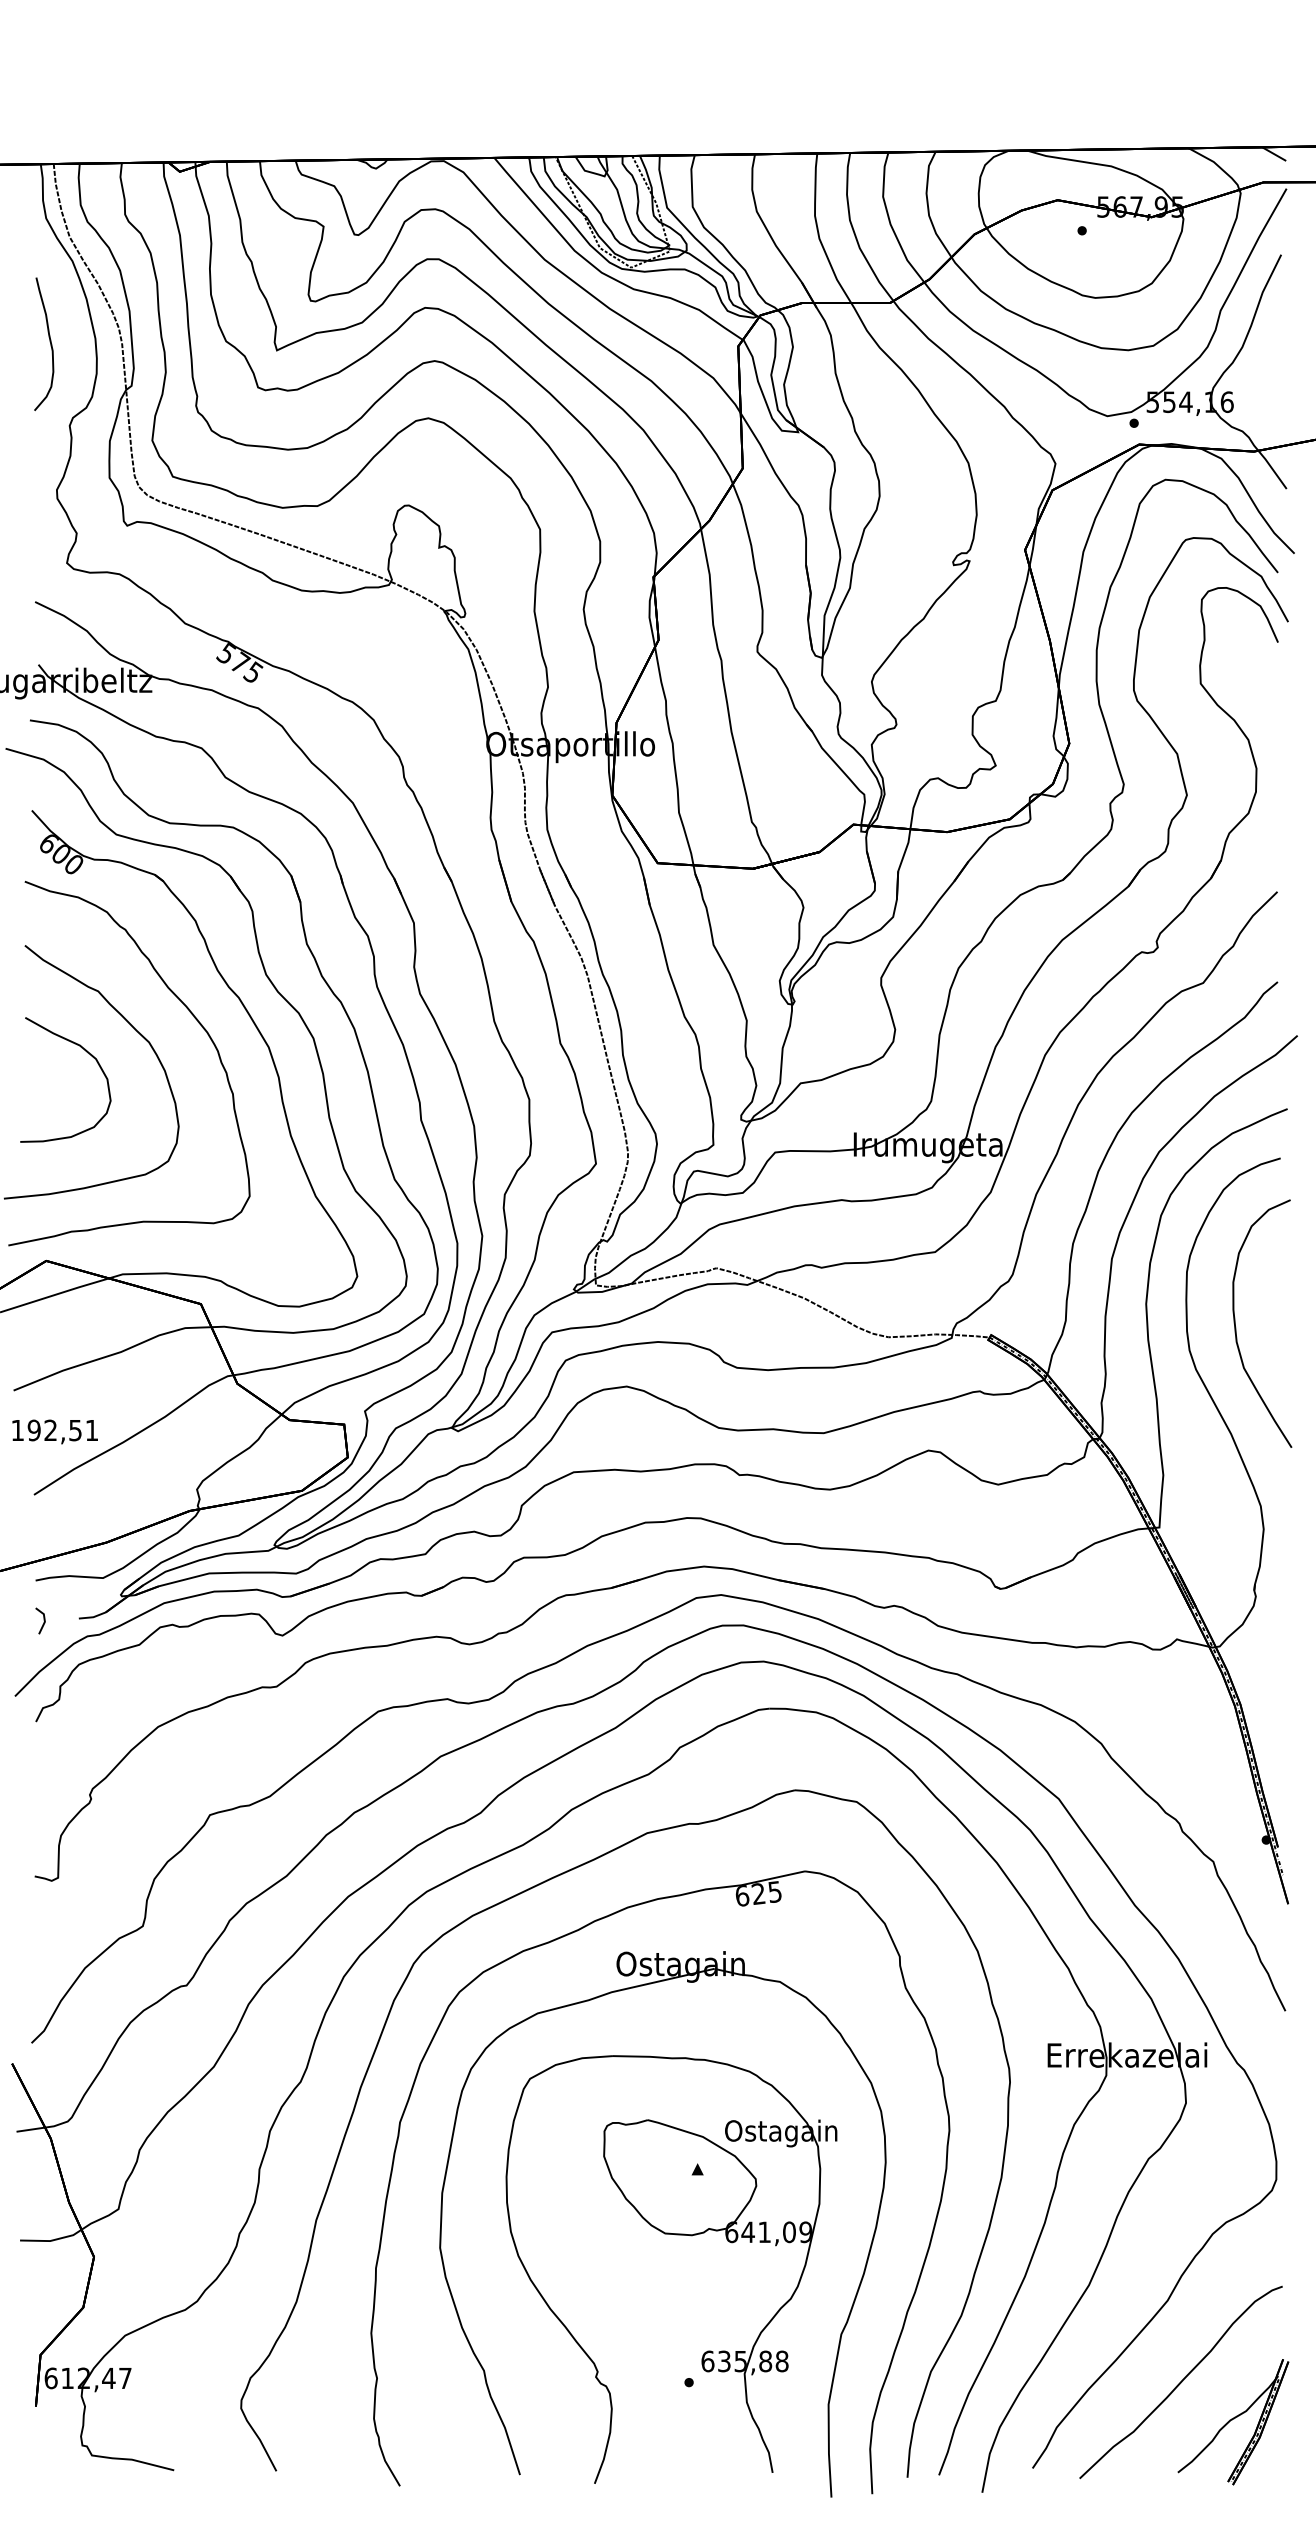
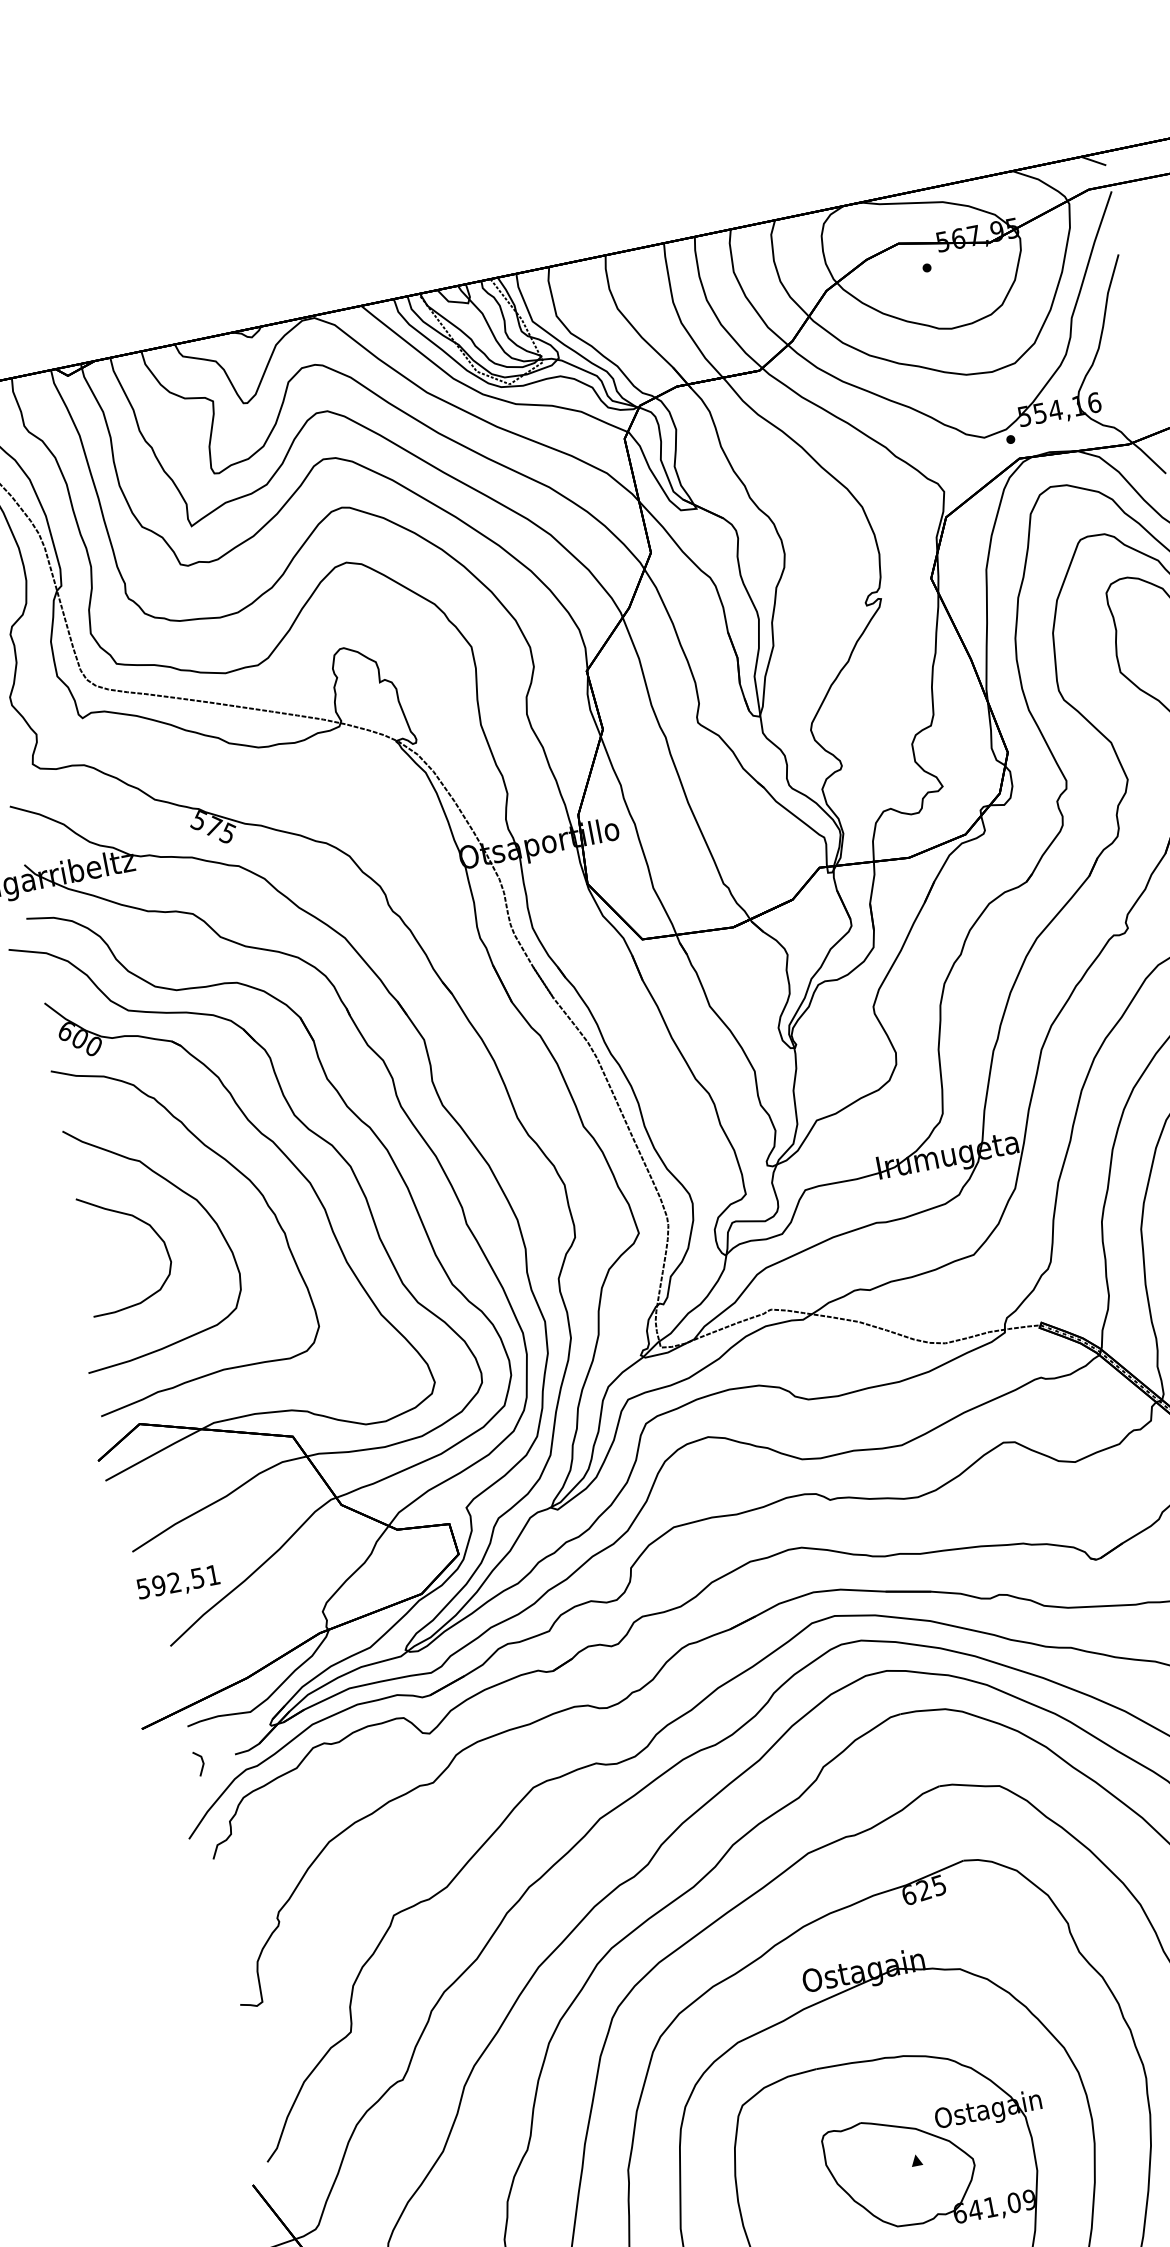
text: (17, 1430) -> (143, 1588), 192,51 -> 592,51

